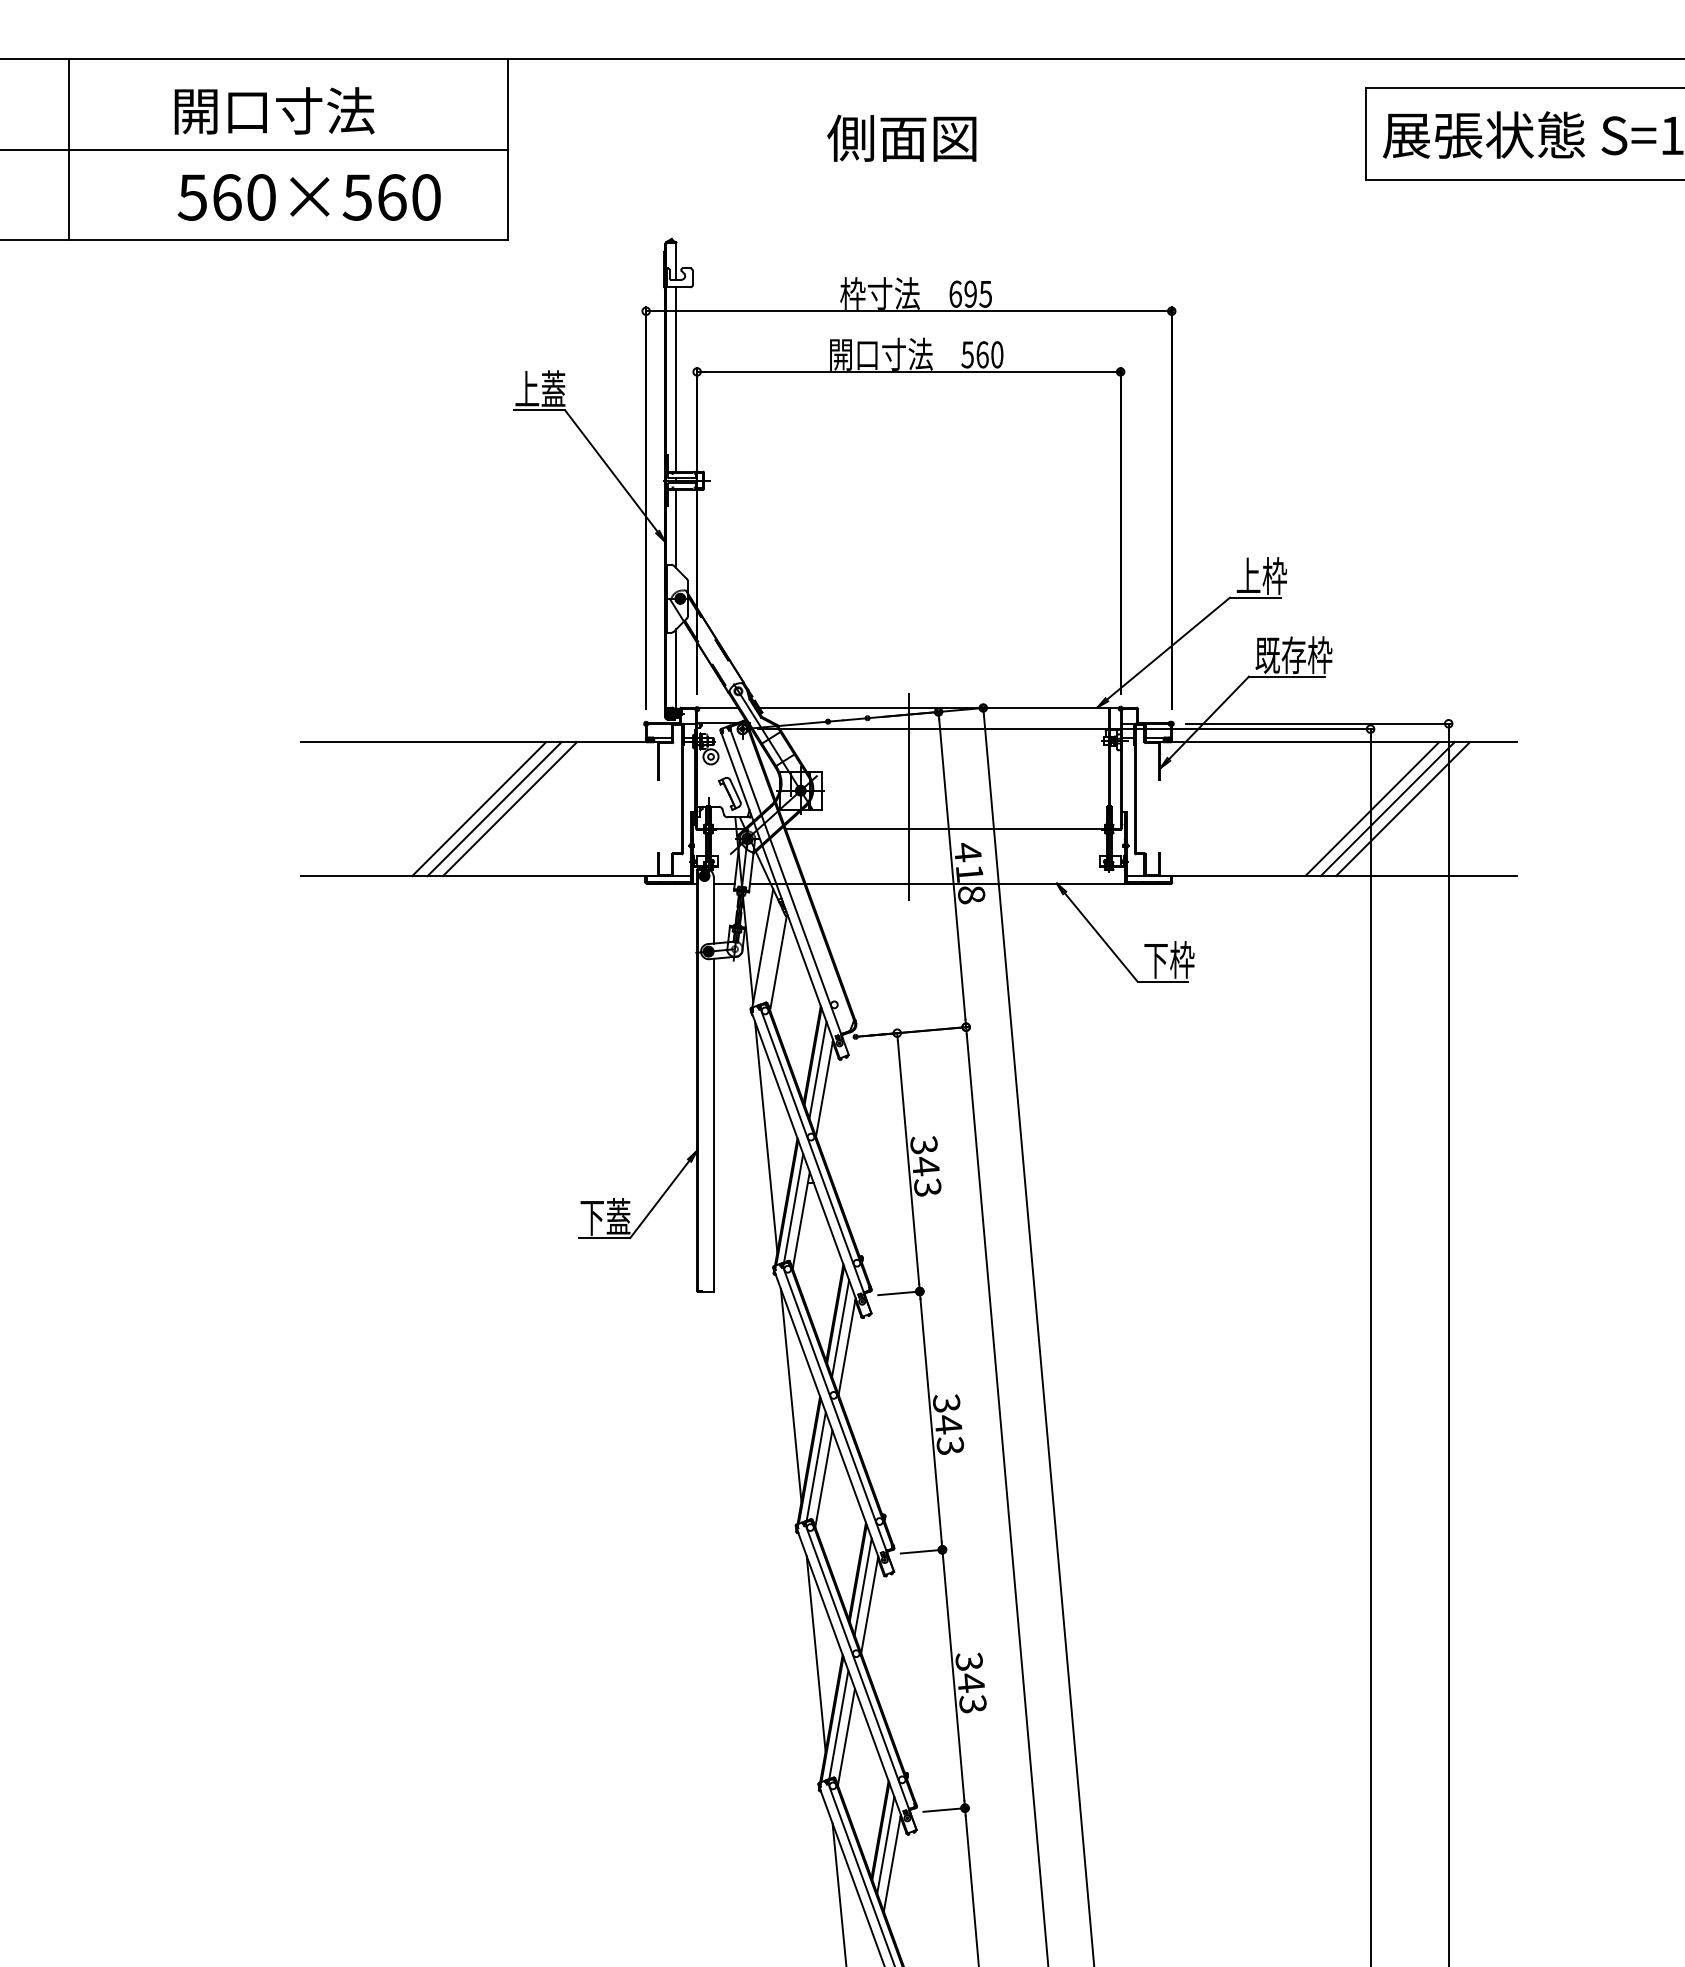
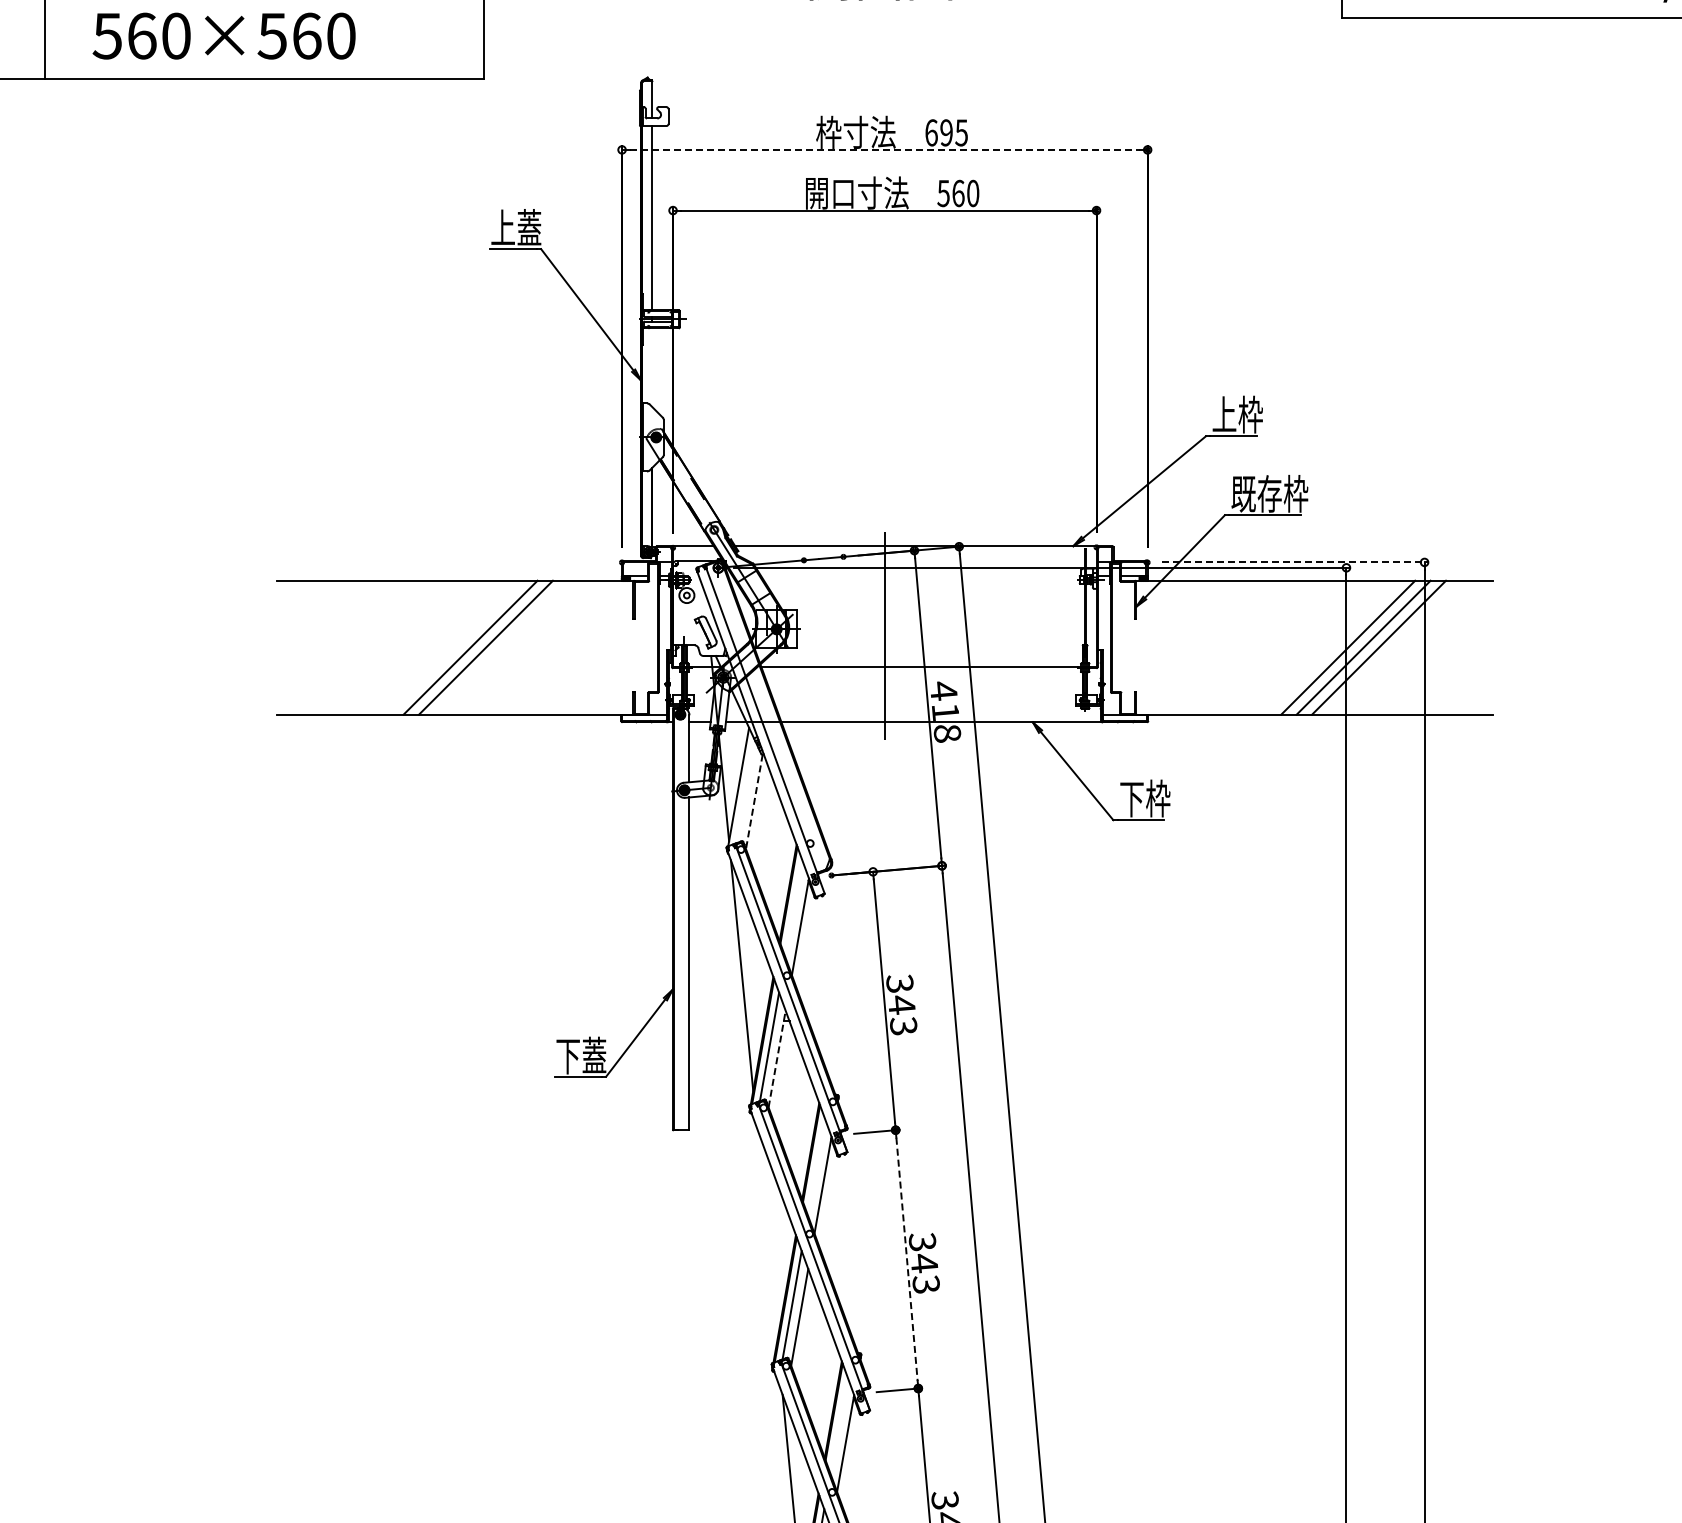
text: (308, 197) -> (223, 36), moved
line: (909, 311) -> (885, 150), solid -> dashed
line: (676, 528) -> (652, 367), removed
line: (1319, 723) -> (1295, 562), solid -> dashed
line: (479, 809) -> (455, 648), removed
line: (778, 963) -> (754, 802), solid -> dashed
line: (817, 1069) -> (793, 908), removed
line: (801, 1219) -> (777, 1058), solid -> dashed
line: (840, 1328) -> (816, 1167), removed
line: (790, 1394) -> (766, 1233), removed
line: (931, 1421) -> (907, 1260), solid -> dashed
line: (862, 1586) -> (838, 1425), removed

